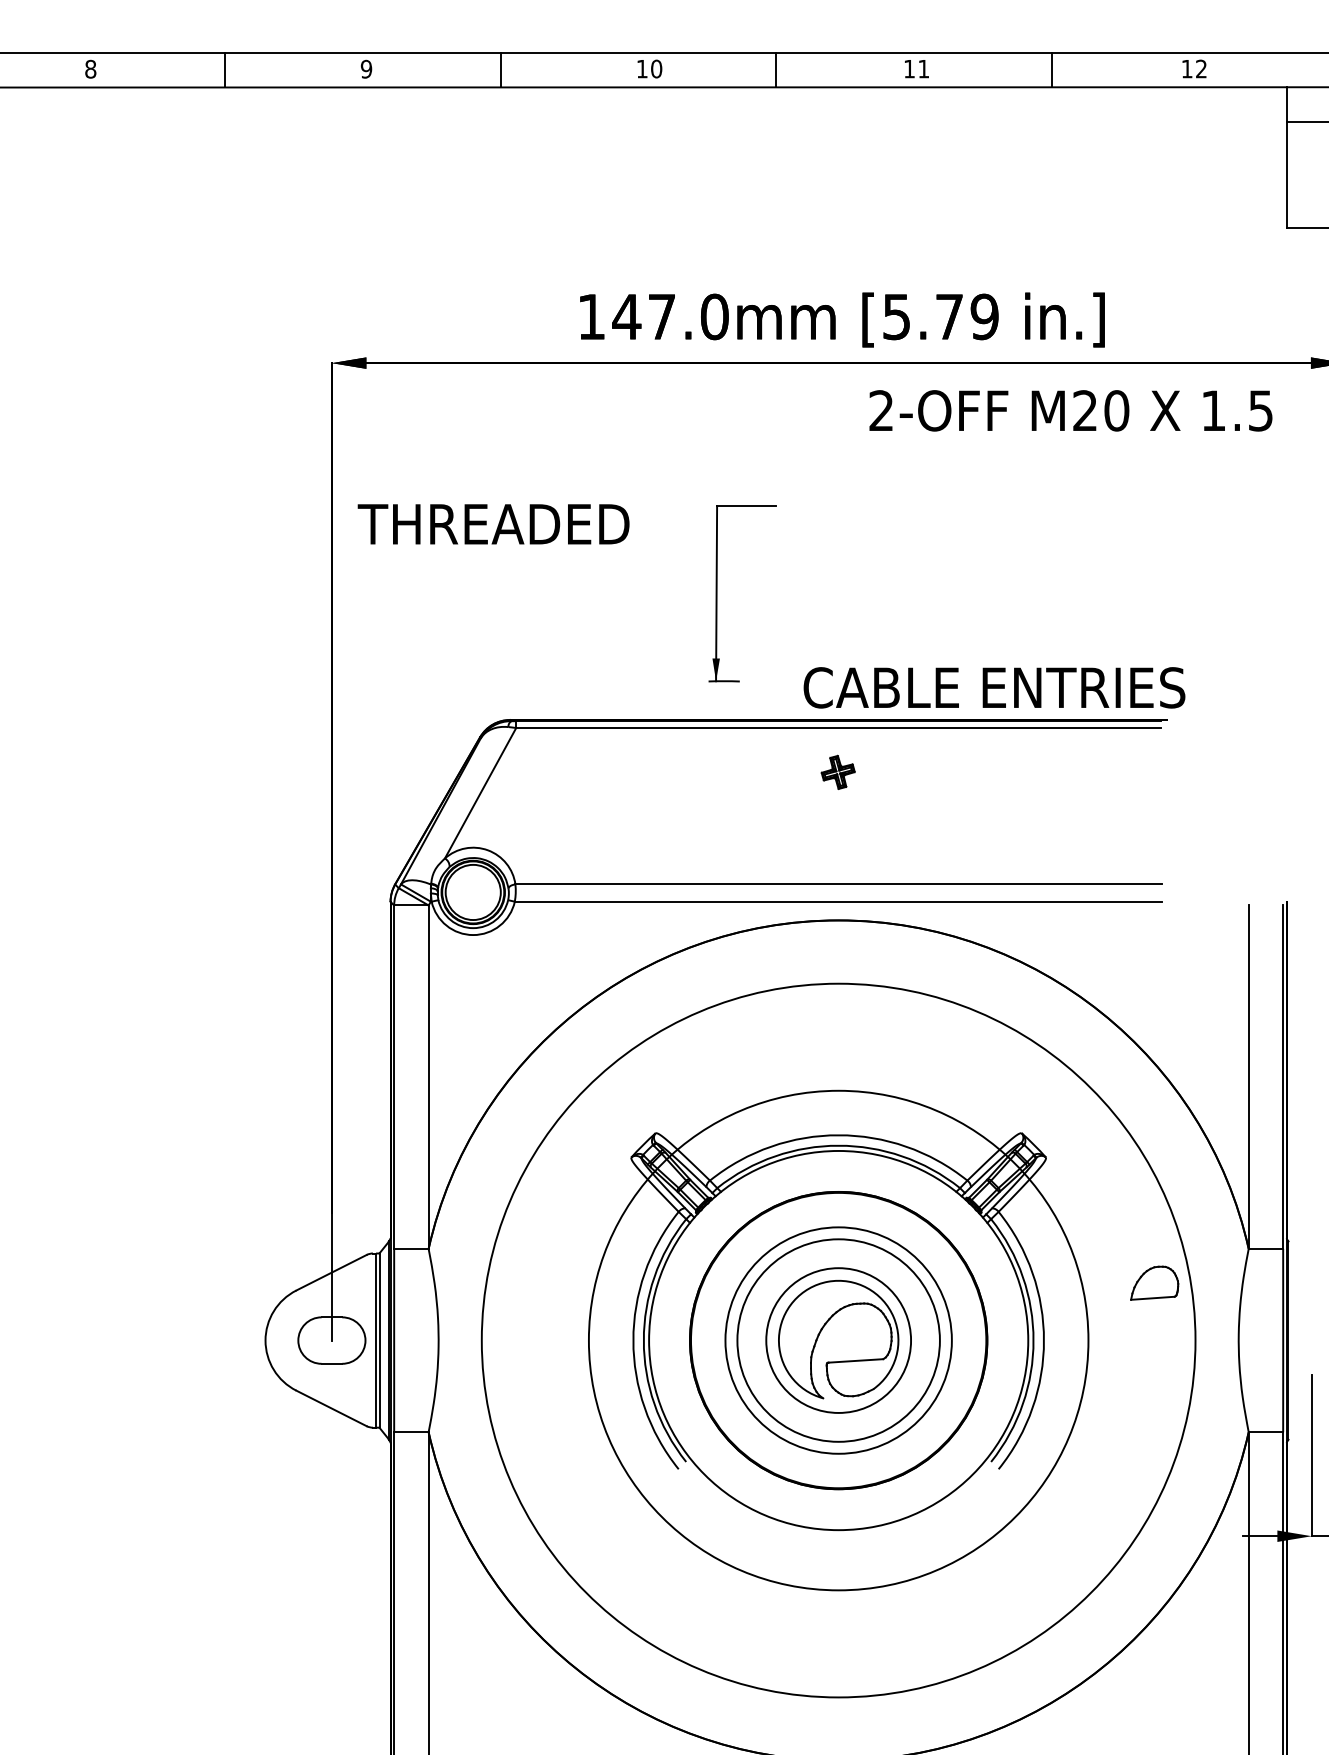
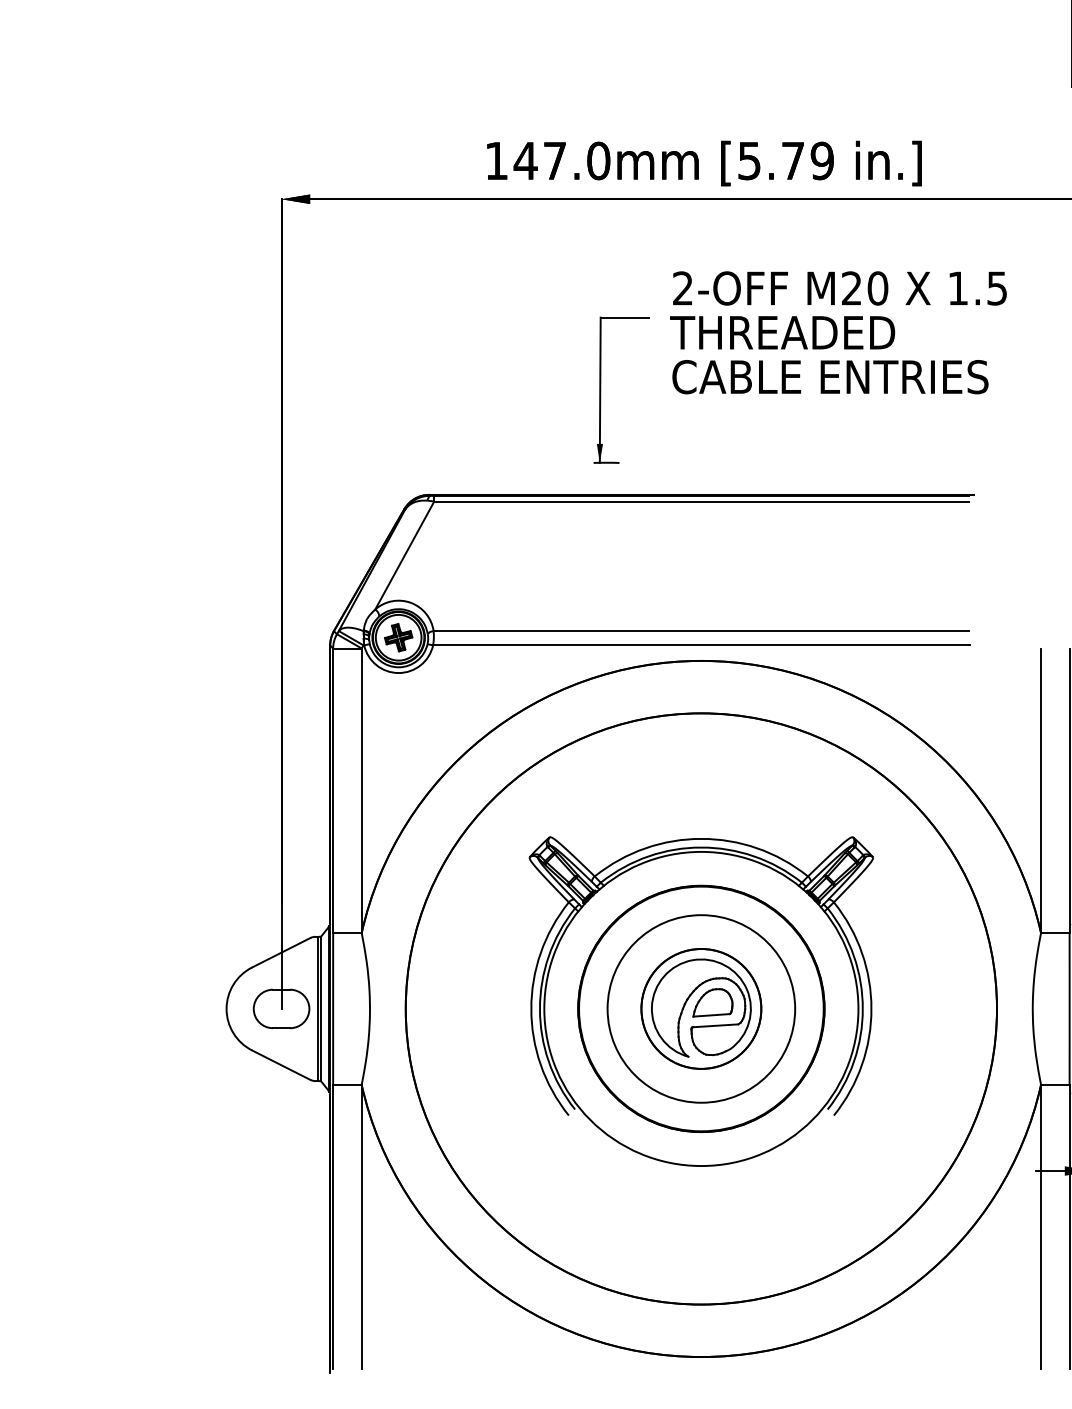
text: (1070, 410) -> (839, 288), moved
text: (493, 524) -> (782, 332), moved
text: (994, 687) -> (830, 376), moved
part: (837, 771) -> (398, 636), moved
part: (1154, 1282) -> (712, 1002), moved
circle: (838, 1340) -> (701, 1008), size x0.71
circle: (838, 1340) -> (701, 1008), size x1.43

